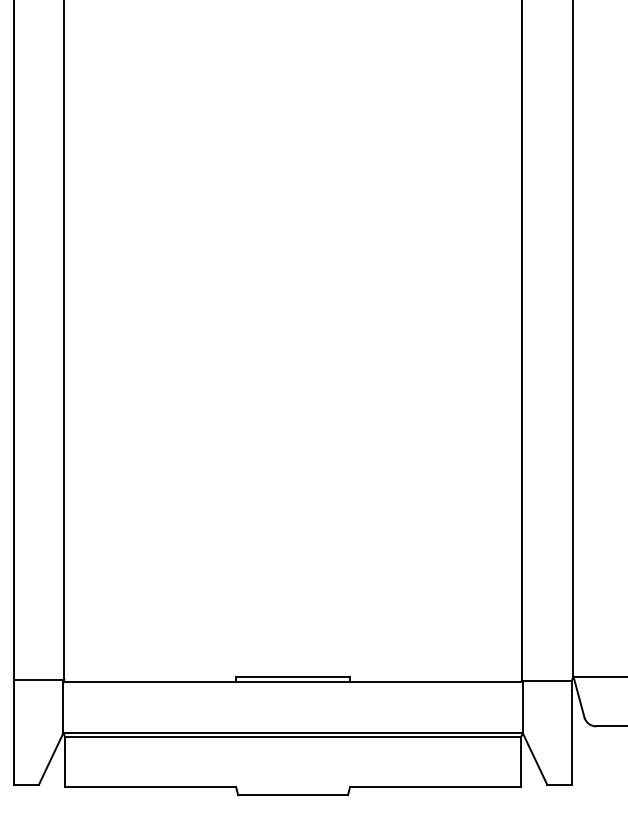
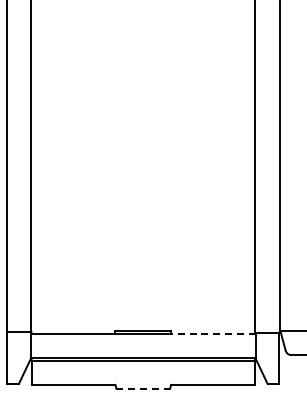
line: (434, 682) -> (212, 333), solid -> dashed
line: (293, 794) -> (143, 388), solid -> dashed

